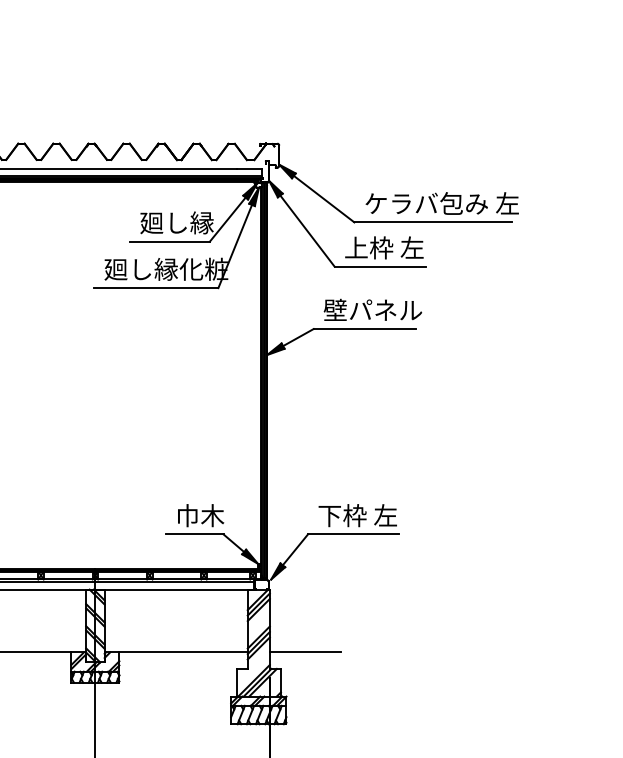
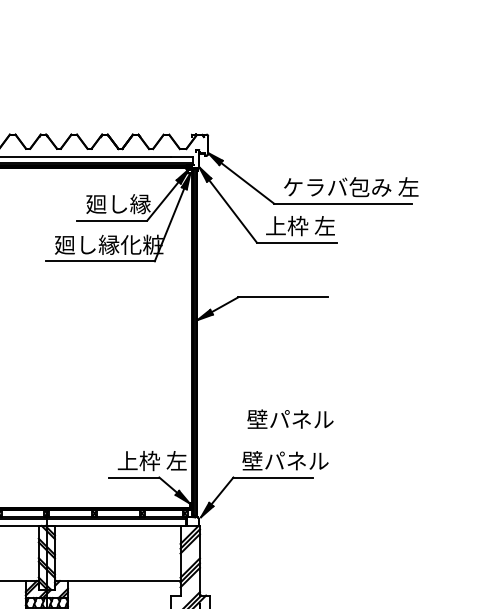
text: (372, 309) -> (290, 418), moved
text: (215, 515) -> (152, 460), 巾木 -> 上枠 左
text: (367, 515) -> (285, 460), 下枠 左 -> 壁パネル
line: (304, 652) -> (230, 581), removed

